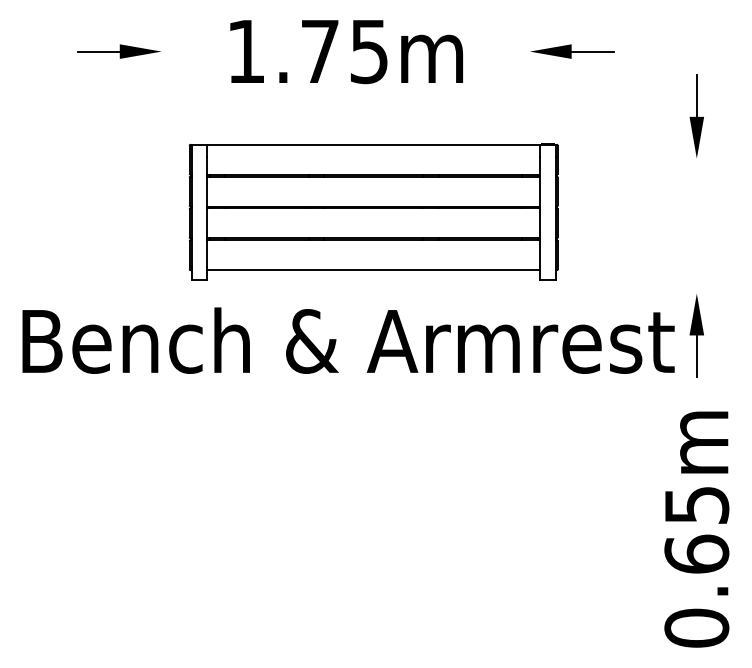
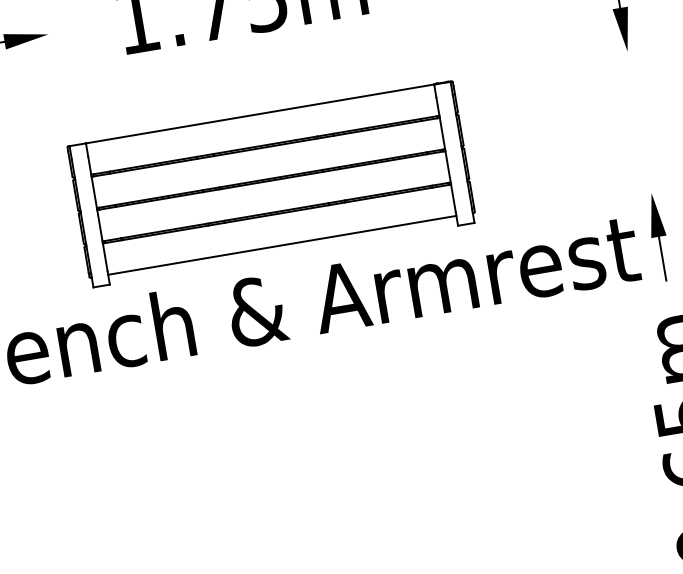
part: (373, 211) -> (271, 183), moved

